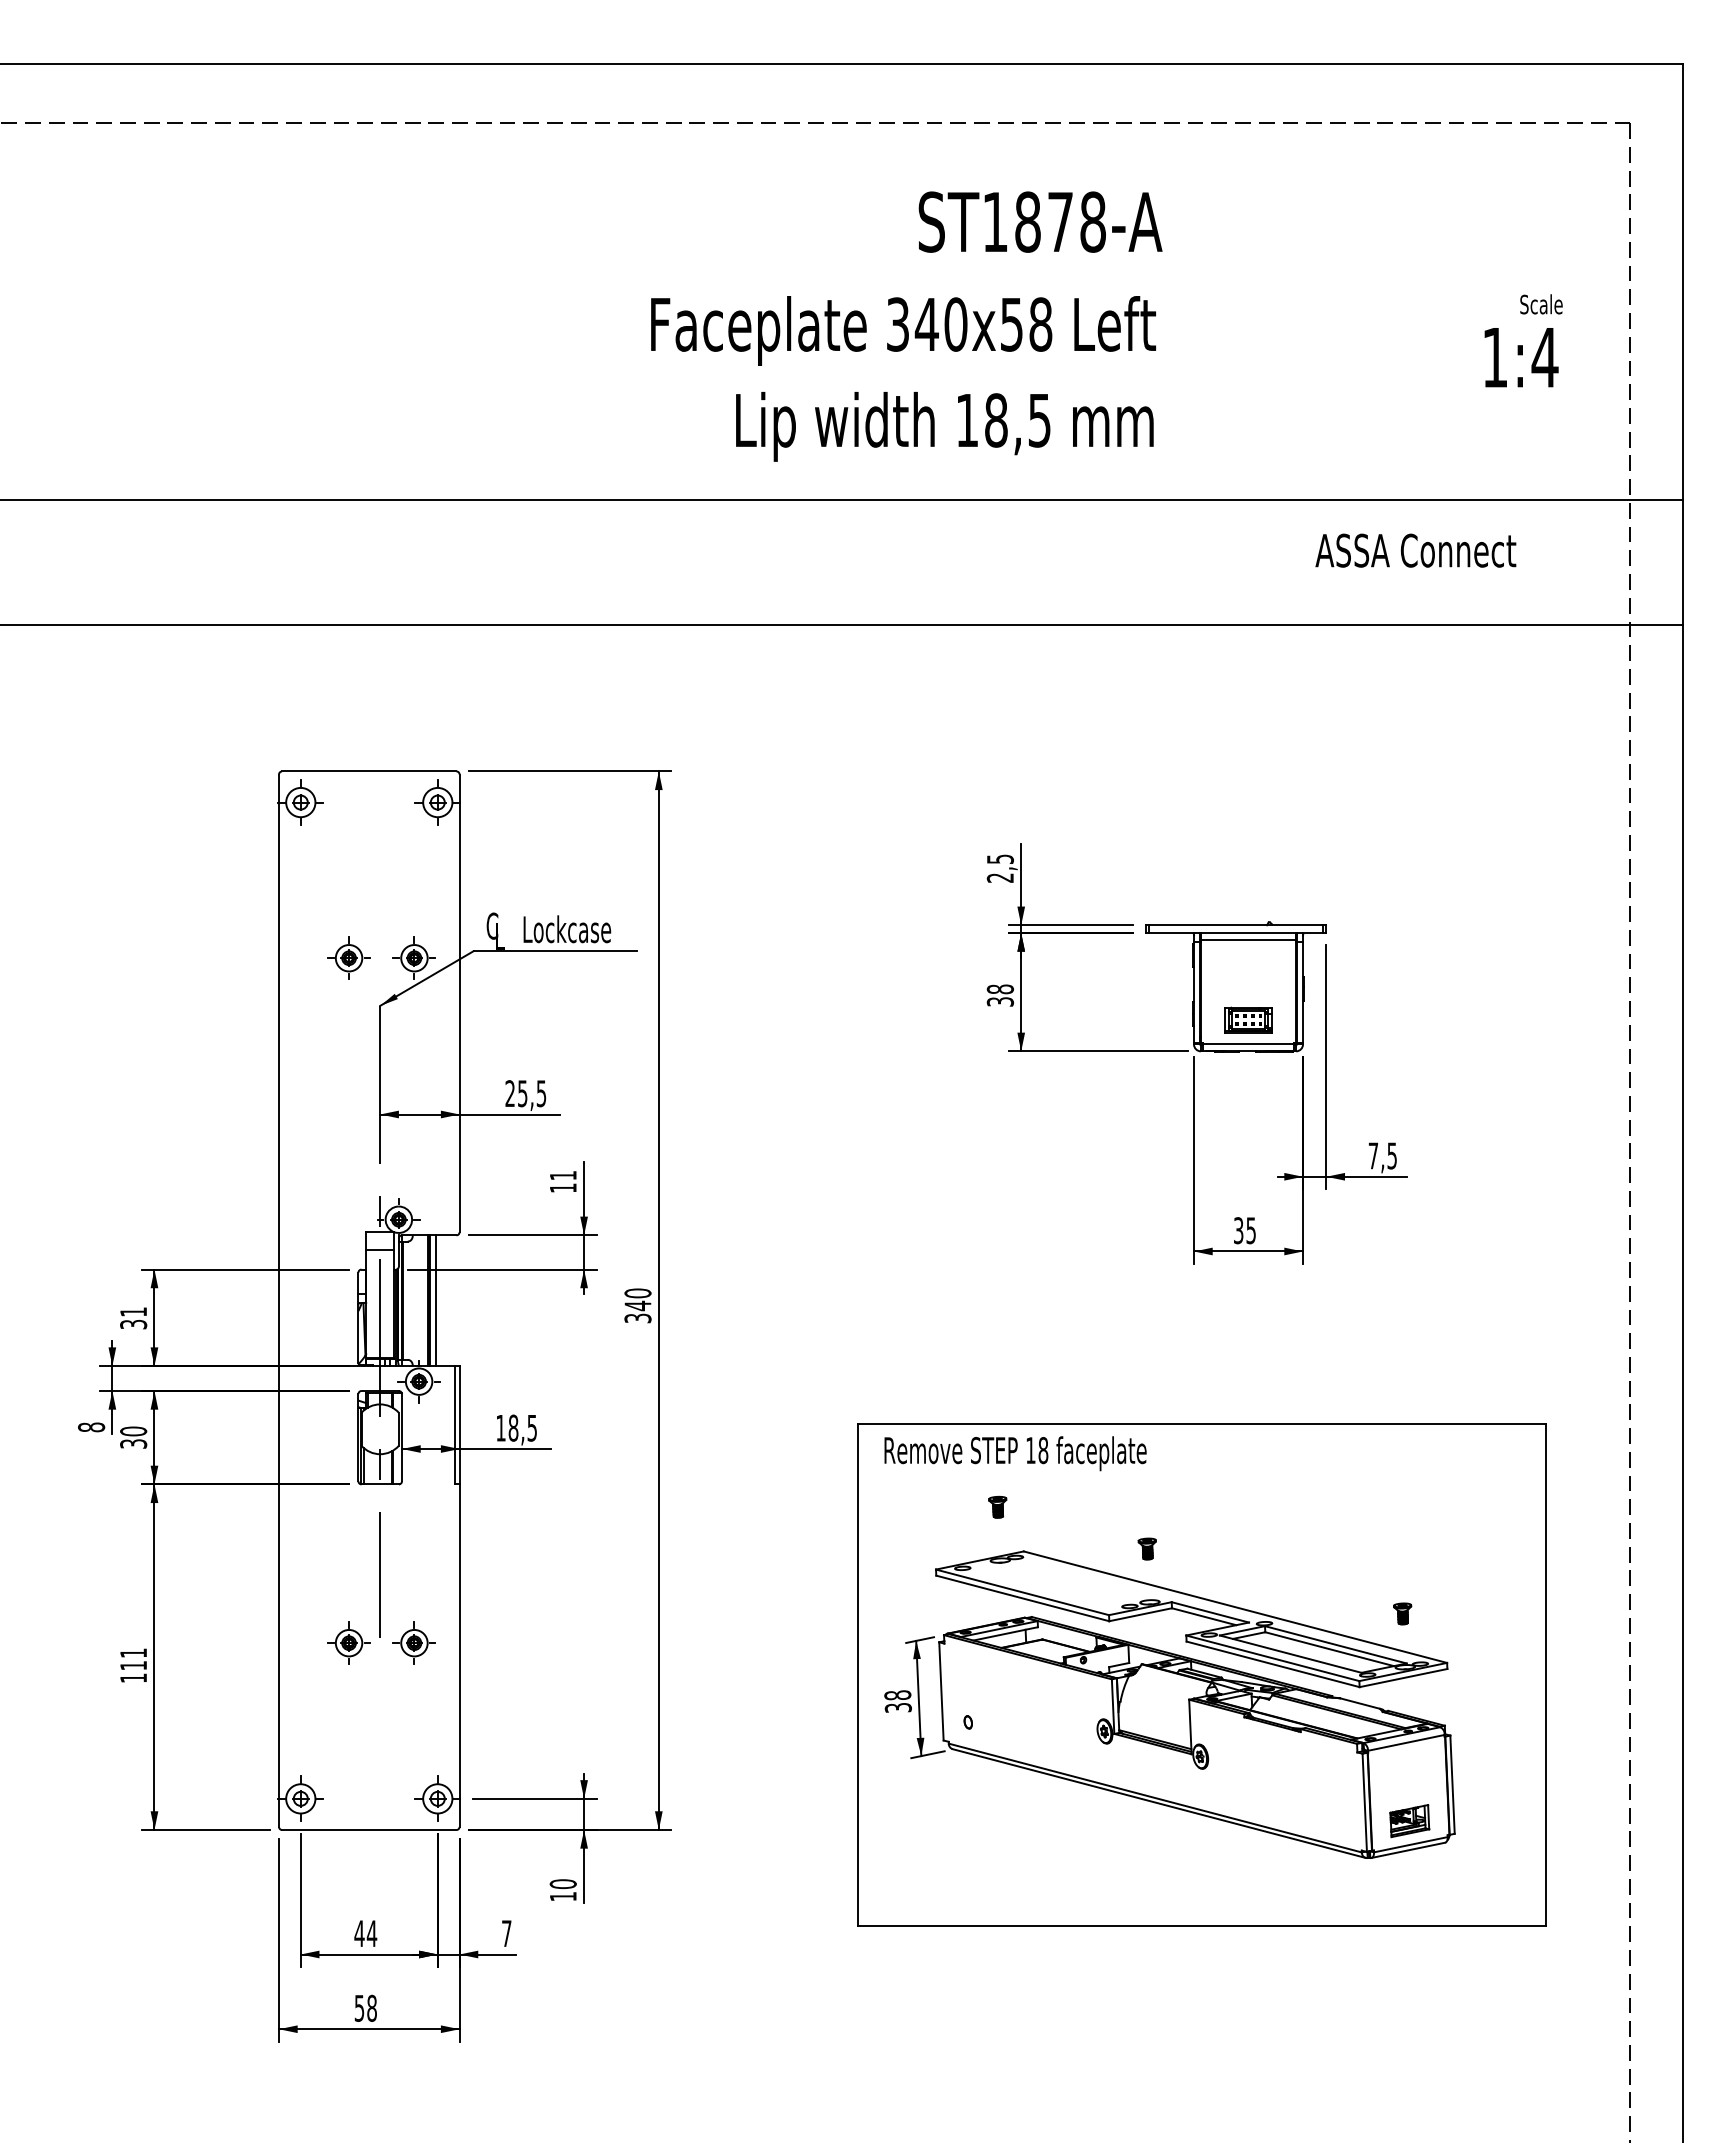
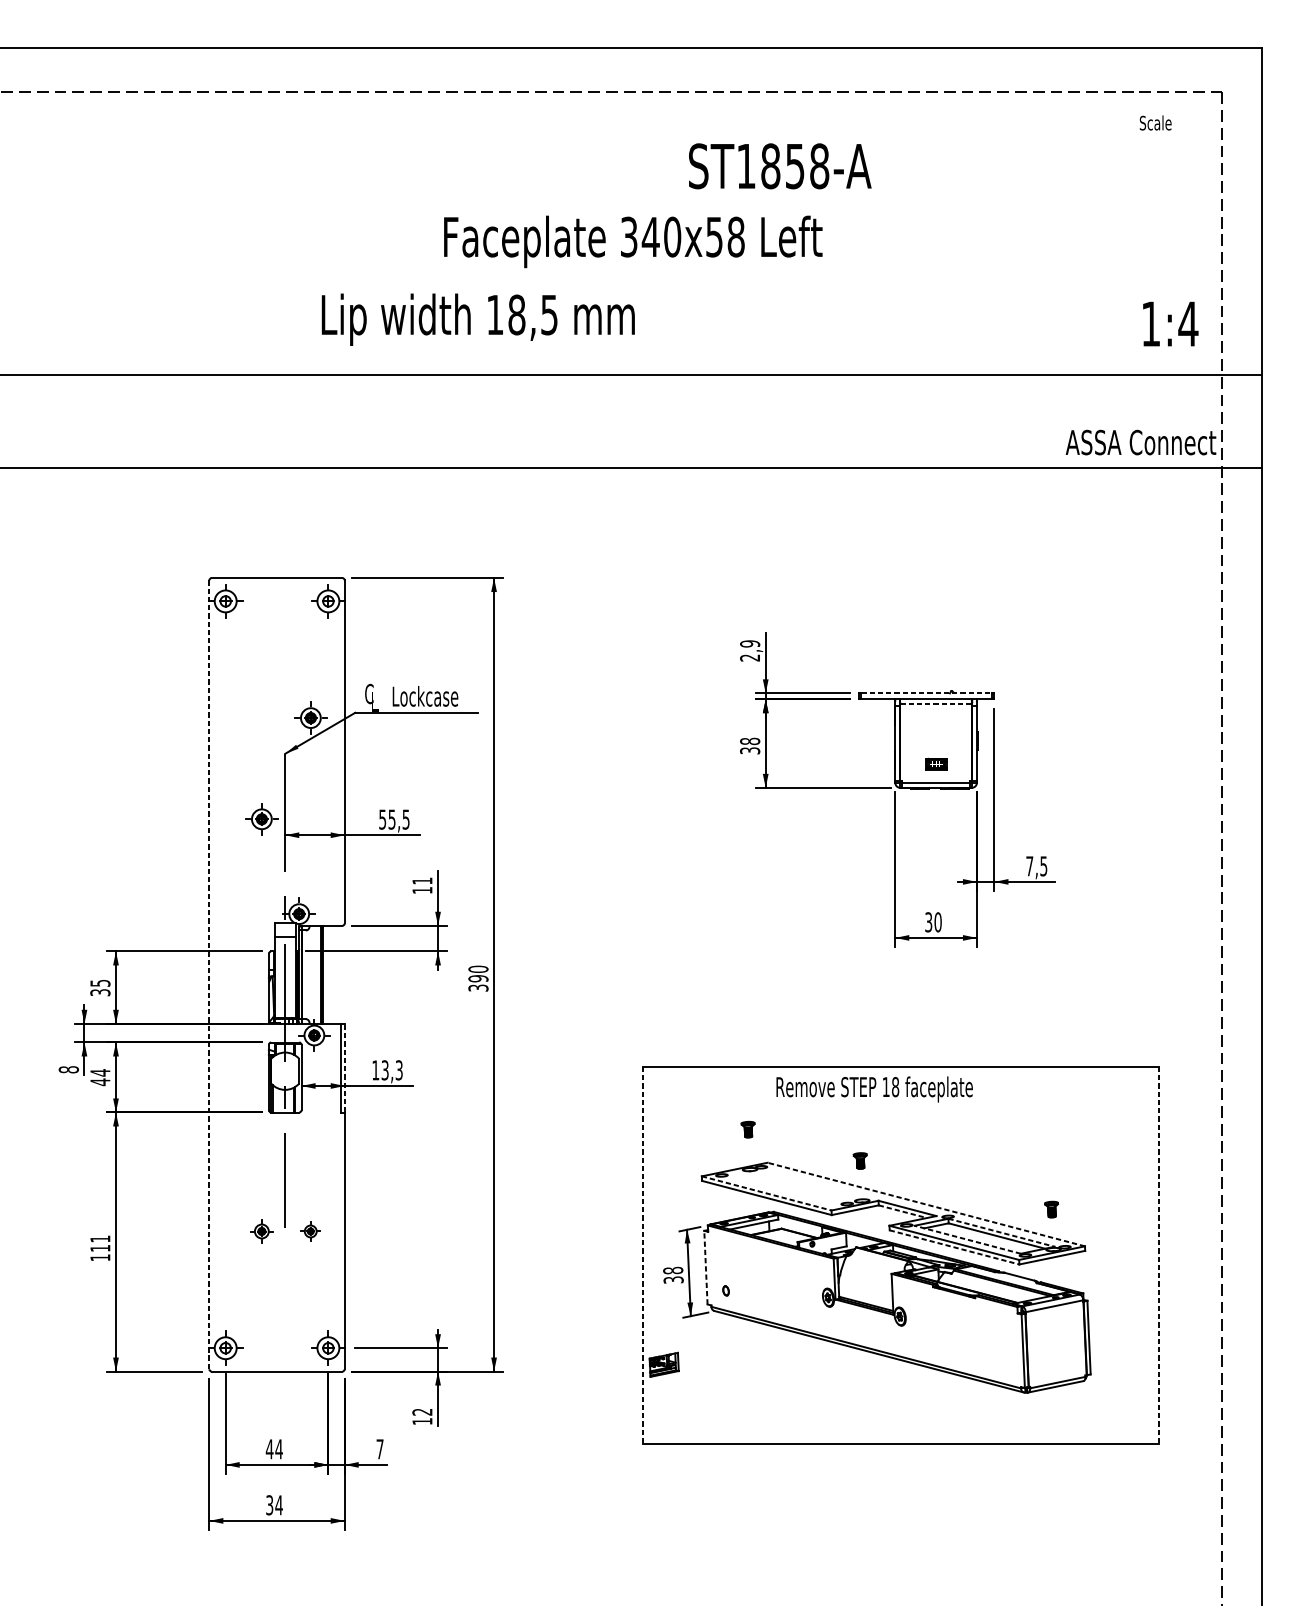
text: (1060, 222) -> (795, 166), ST1878-A -> ST1858-A
text: (1541, 304) -> (1155, 123), moved
text: (903, 330) -> (633, 241), moved
text: (1521, 357) -> (1170, 324), moved
text: (944, 426) -> (478, 319), moved
text: (1415, 550) -> (1140, 442), moved
text: (999, 859) -> (749, 644), 2,5 -> 2,9
line: (1236, 925) -> (927, 693), solid -> dashed
line: (1248, 939) -> (936, 704), solid -> dashed
part: (348, 957) -> (261, 818), moved
part: (1248, 1019) -> (936, 764), size x0.6
text: (509, 1093) -> (382, 819), 25,5 -> 55,5
text: (1251, 1230) -> (938, 922), 35 -> 30
line: (436, 1300) -> (327, 974), removed
line: (279, 1301) -> (209, 975), solid -> dashed
text: (637, 1305) -> (478, 978), 340 -> 390
text: (133, 1311) -> (100, 982), 31 -> 35
line: (459, 1424) -> (344, 1067), solid -> dashed
text: (522, 1427) -> (391, 1069), 18,5 -> 13,3
text: (133, 1437) -> (100, 1077), 30 -> 44
text: (1015, 1453) -> (874, 1089), moved
line: (1023, 1592) -> (767, 1193), solid -> dashed
line: (1235, 1607) -> (926, 1204), solid -> dashed
line: (1204, 1616) -> (903, 1211), solid -> dashed
part: (348, 1642) -> (261, 1231), size x0.7
part: (413, 1642) -> (310, 1231), size x0.6
line: (1336, 1644) -> (1002, 1232), solid -> dashed
line: (1290, 1654) -> (967, 1240), solid -> dashed
line: (1273, 1664) -> (954, 1247), solid -> dashed
line: (857, 1675) -> (643, 1255), solid -> dashed
line: (1545, 1675) -> (1158, 1255), solid -> dashed
line: (941, 1690) -> (705, 1267), solid -> dashed
part: (1409, 1821) -> (663, 1365), moved
text: (562, 1884) -> (421, 1412), 10 -> 12
text: (366, 2007) -> (274, 1504), 58 -> 34

